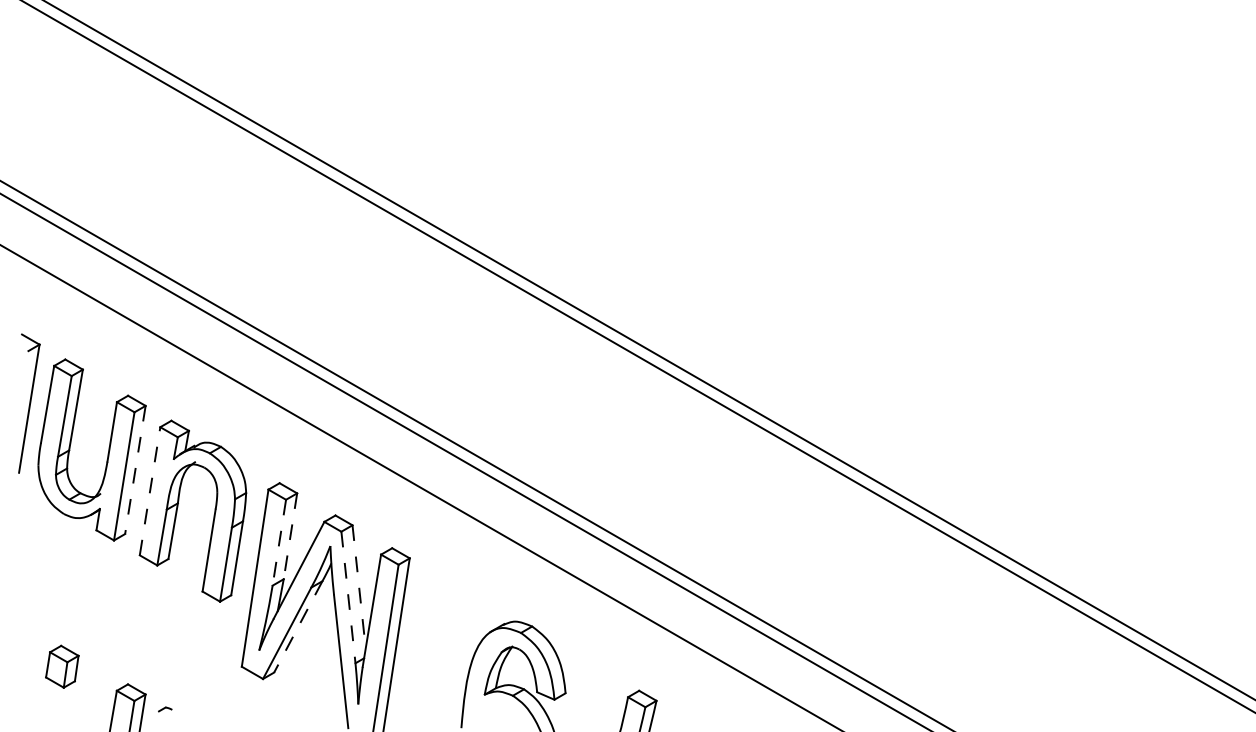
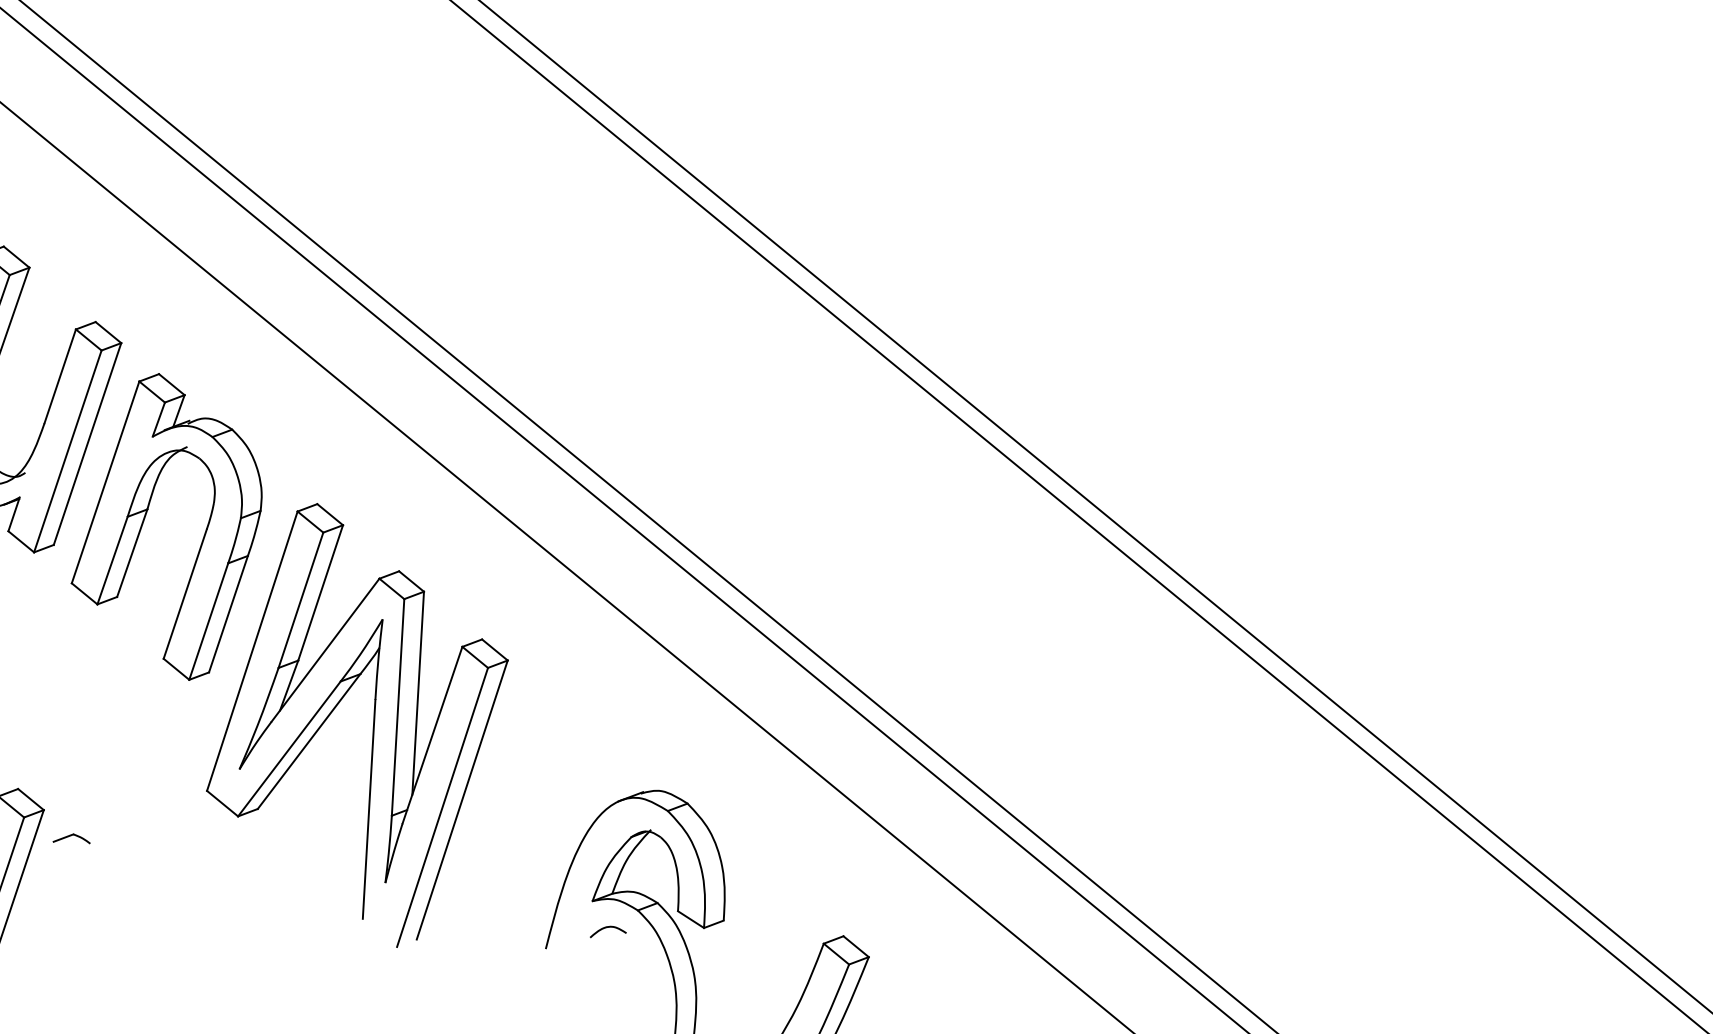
line: (135, 469) -> (87, 443), dashed -> solid
line: (150, 491) -> (106, 482), dashed -> solid
line: (290, 536) -> (320, 593), dashed -> solid
line: (279, 543) -> (300, 601), dashed -> solid
line: (359, 586) -> (418, 692), dashed -> solid
line: (348, 598) -> (397, 709), dashed -> solid
line: (298, 626) -> (309, 740), dashed -> solid
part: (165, 709) -> (72, 839), size x1.67
curve: (495, 710) -> (605, 929), added

